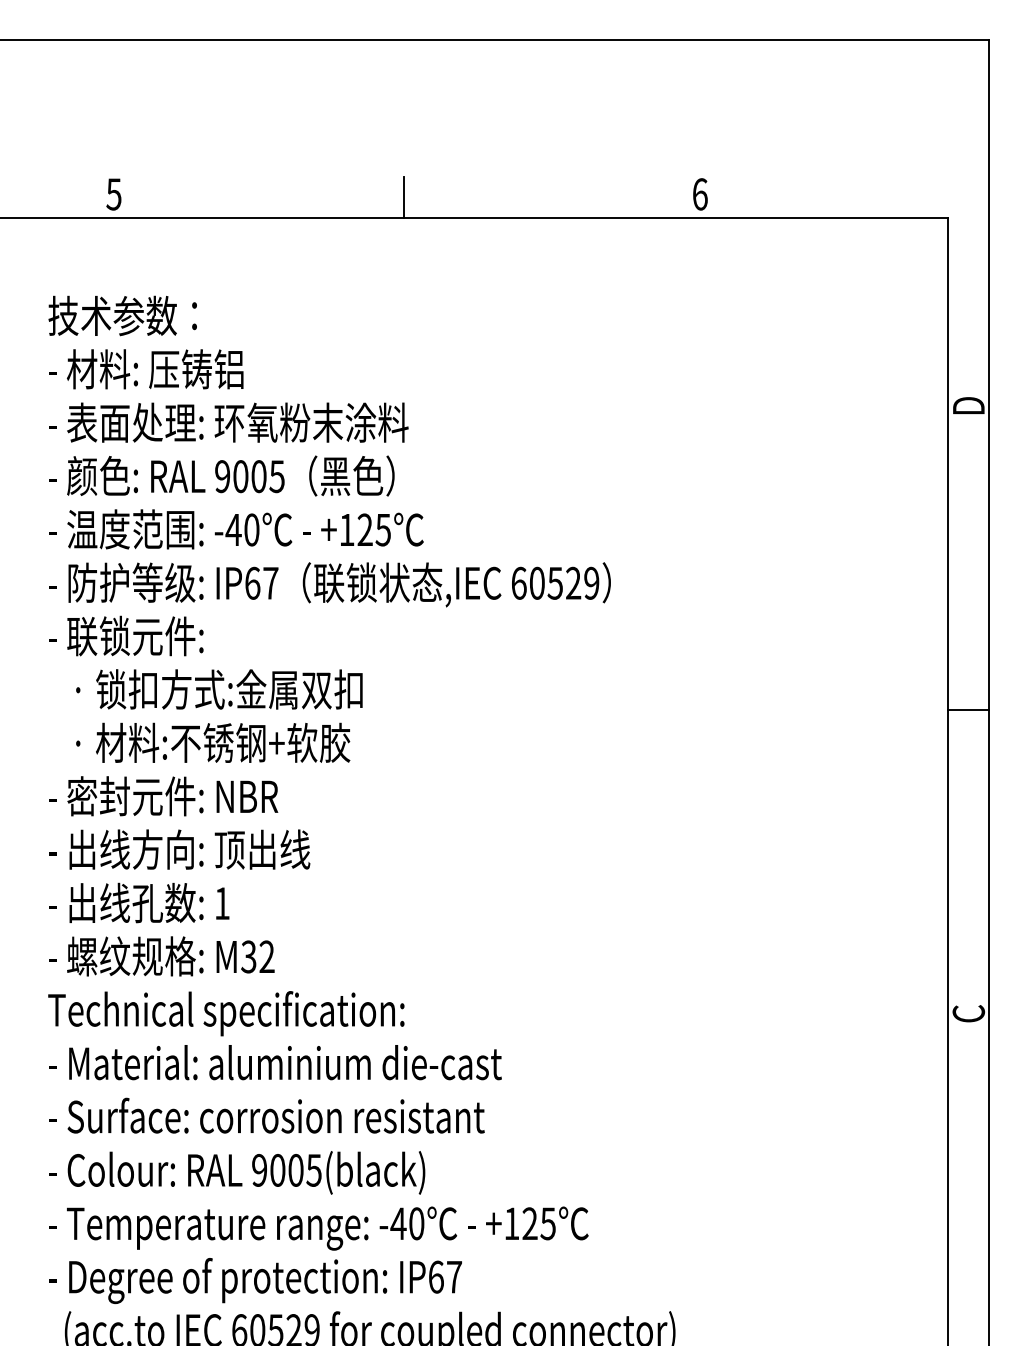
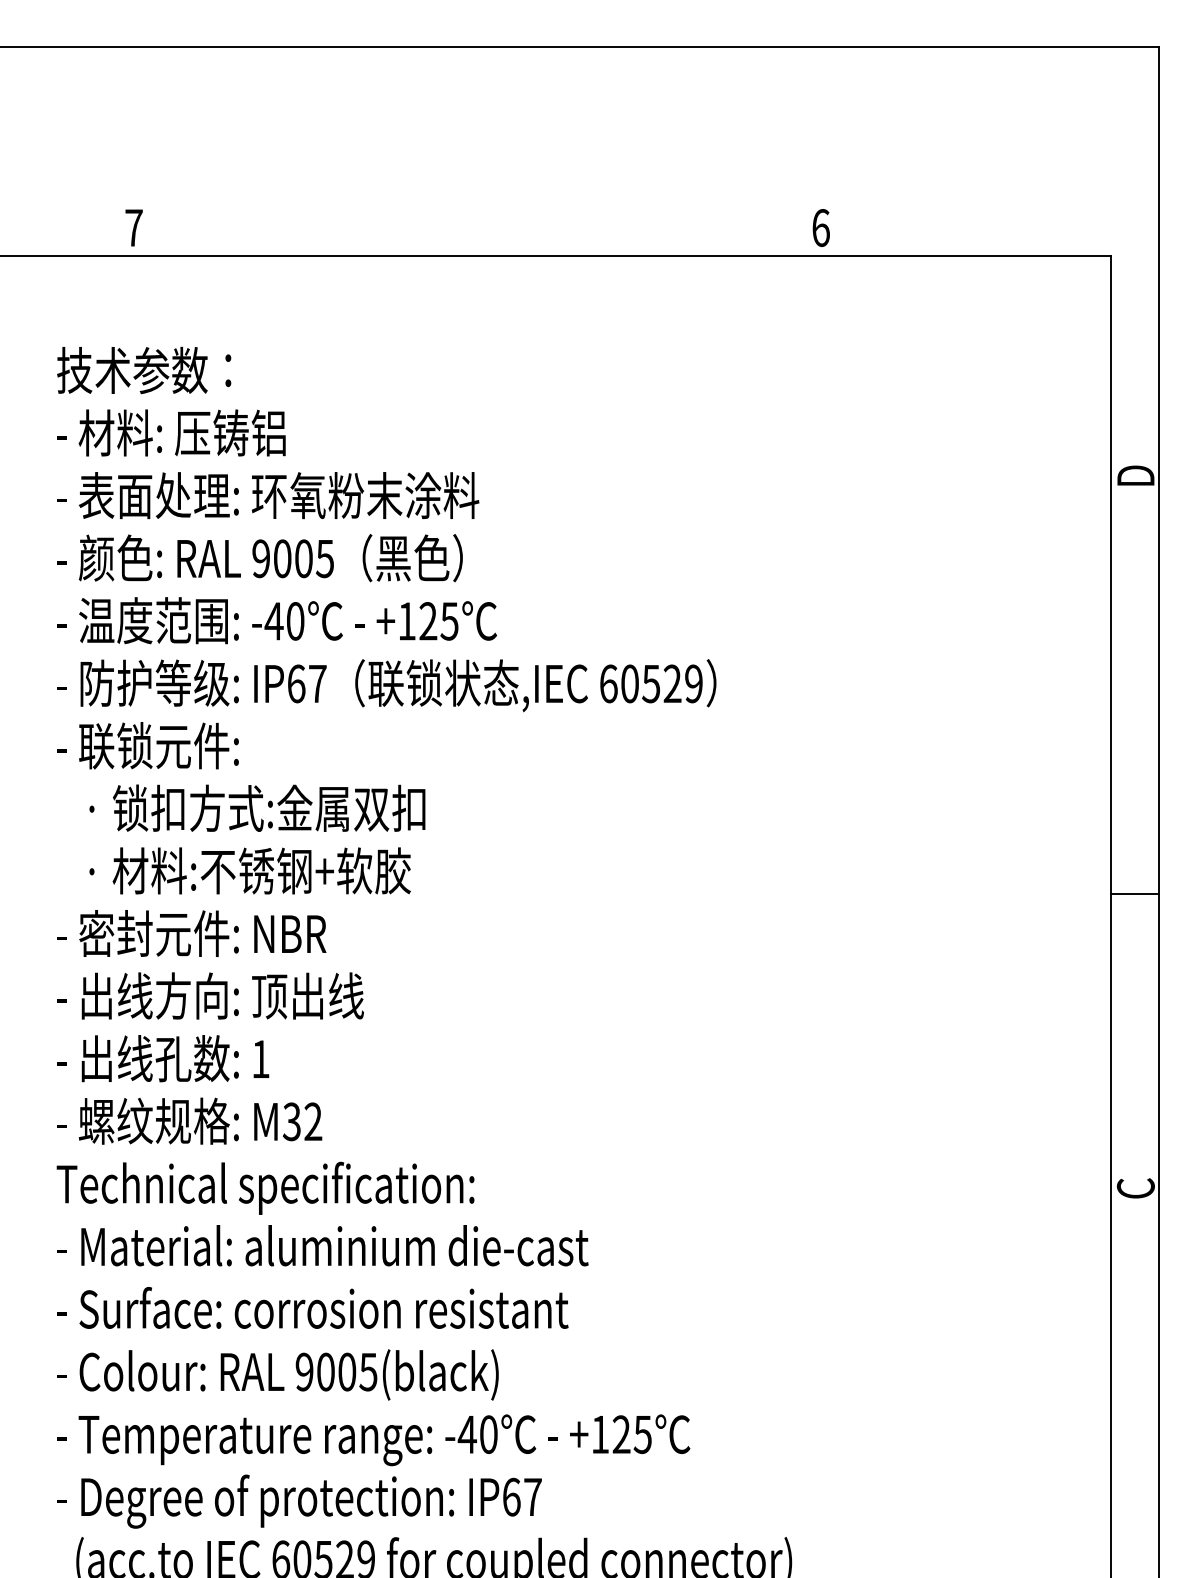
text: (113, 194) -> (133, 228), 5 -> 7
line: (403, 197) -> (473, 231), removed
line: (967, 710) -> (1134, 894), moved

